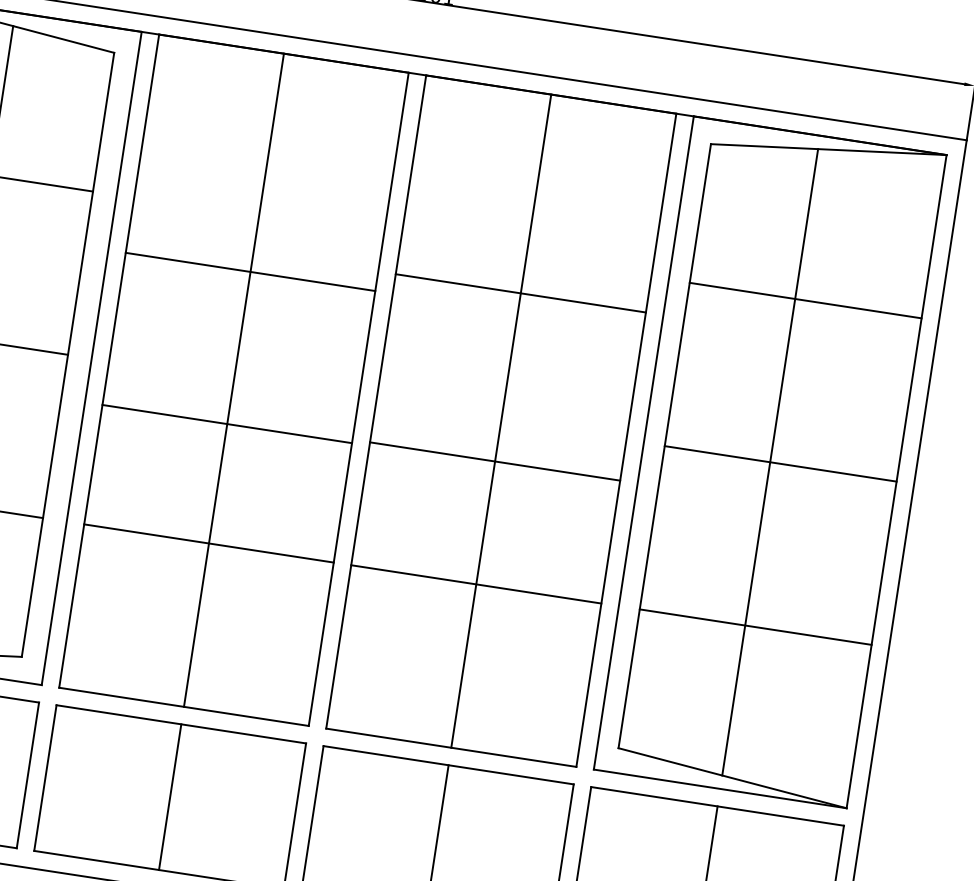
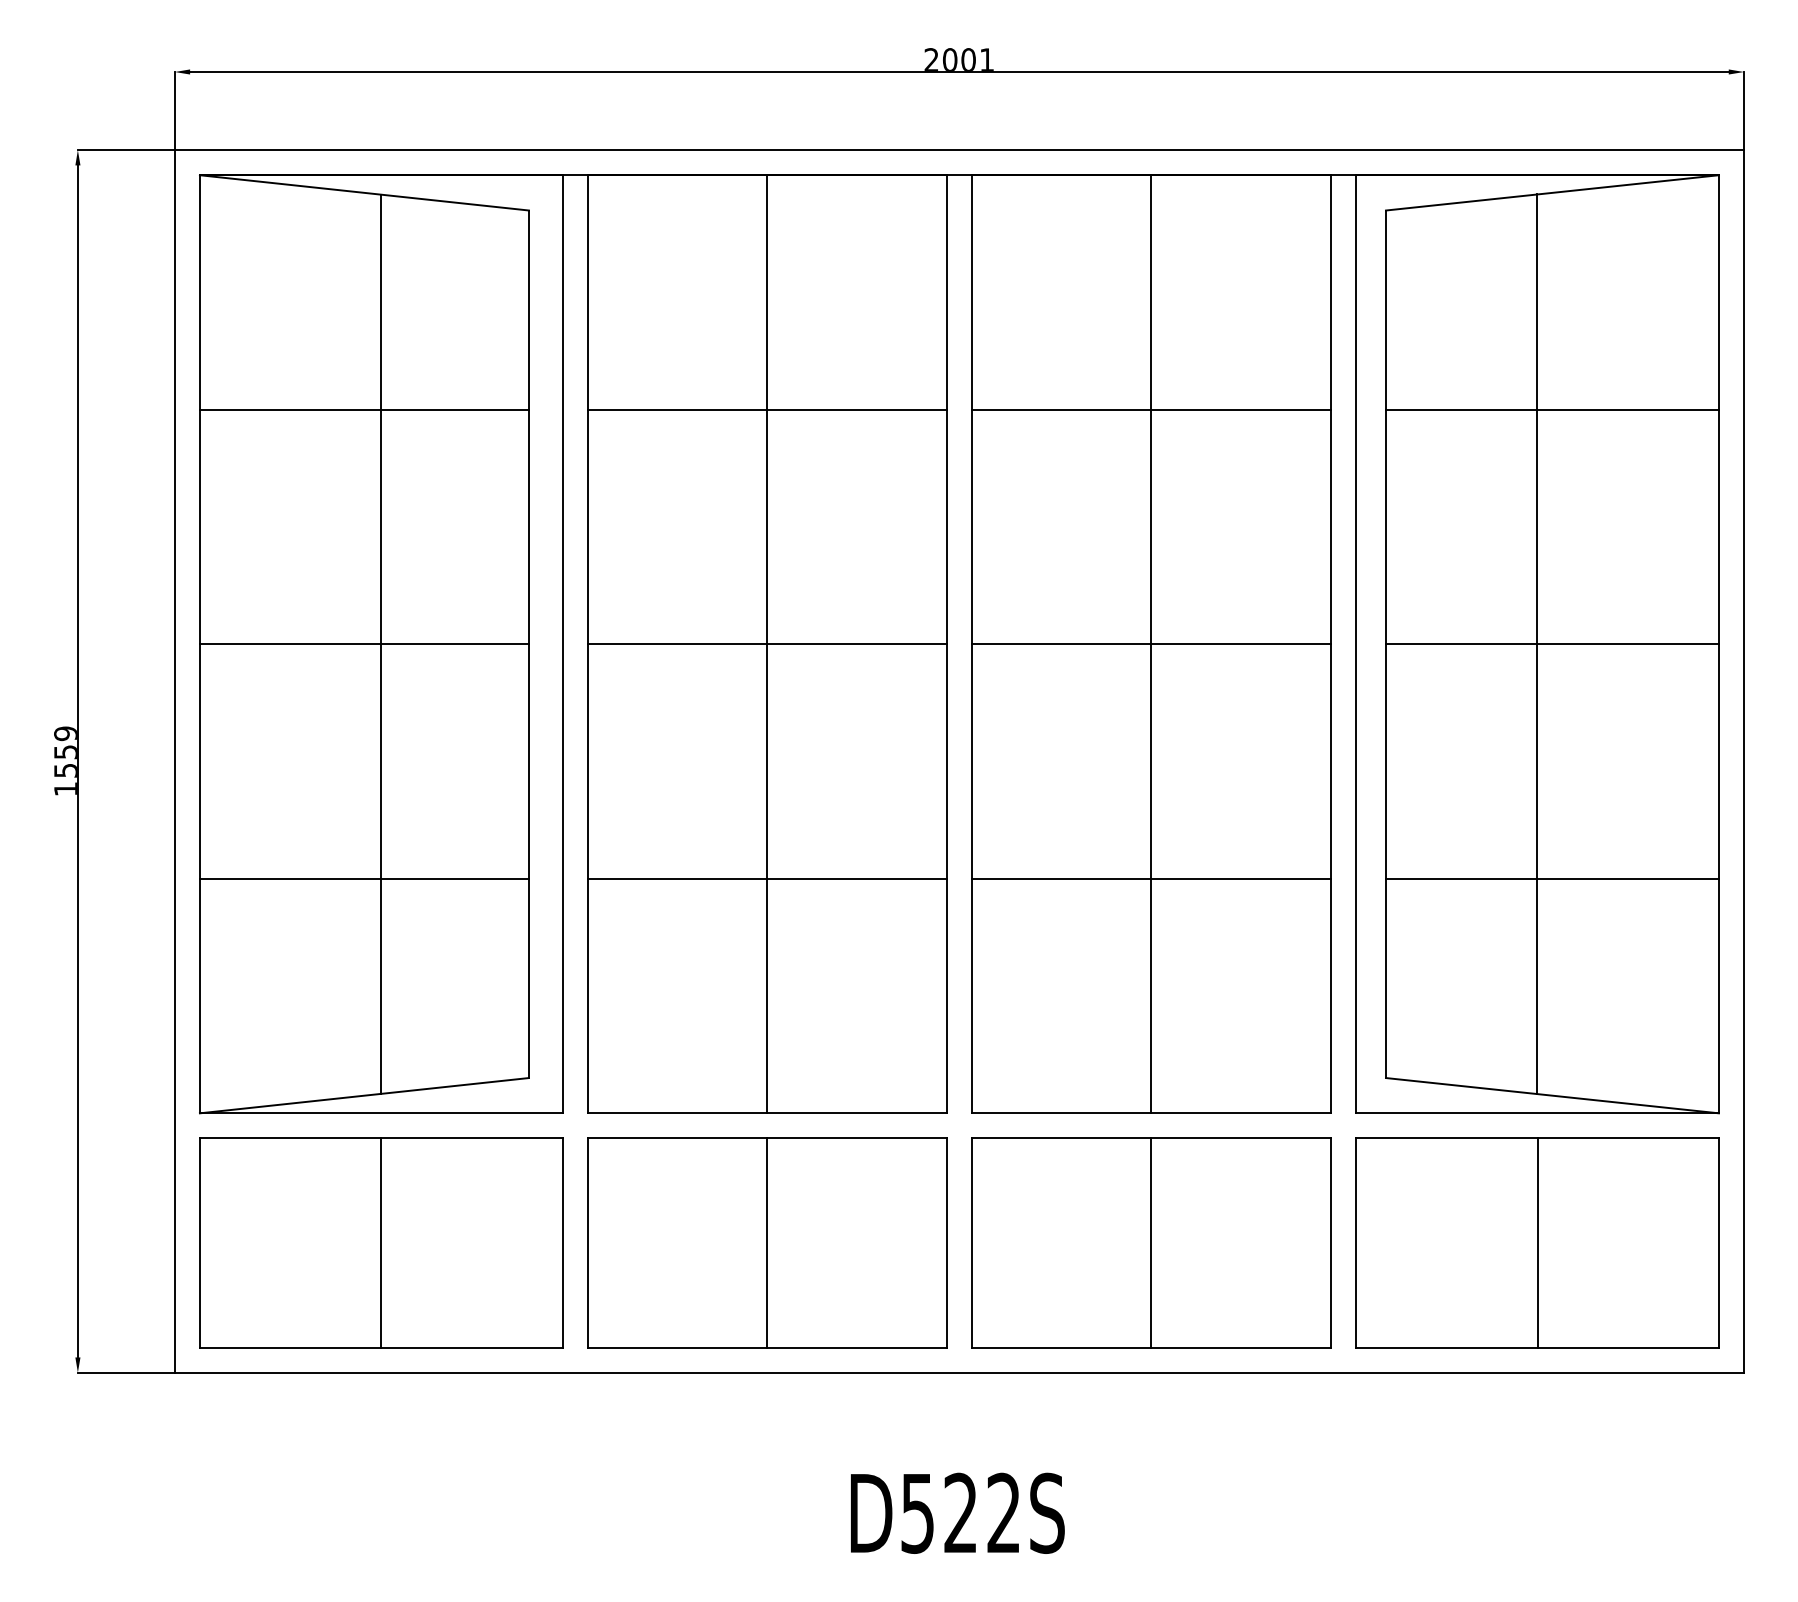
line: (250, 271) -> (767, 409), moved
line: (520, 293) -> (1150, 409), moved
line: (227, 424) -> (767, 644), moved
line: (494, 461) -> (1150, 644), moved

